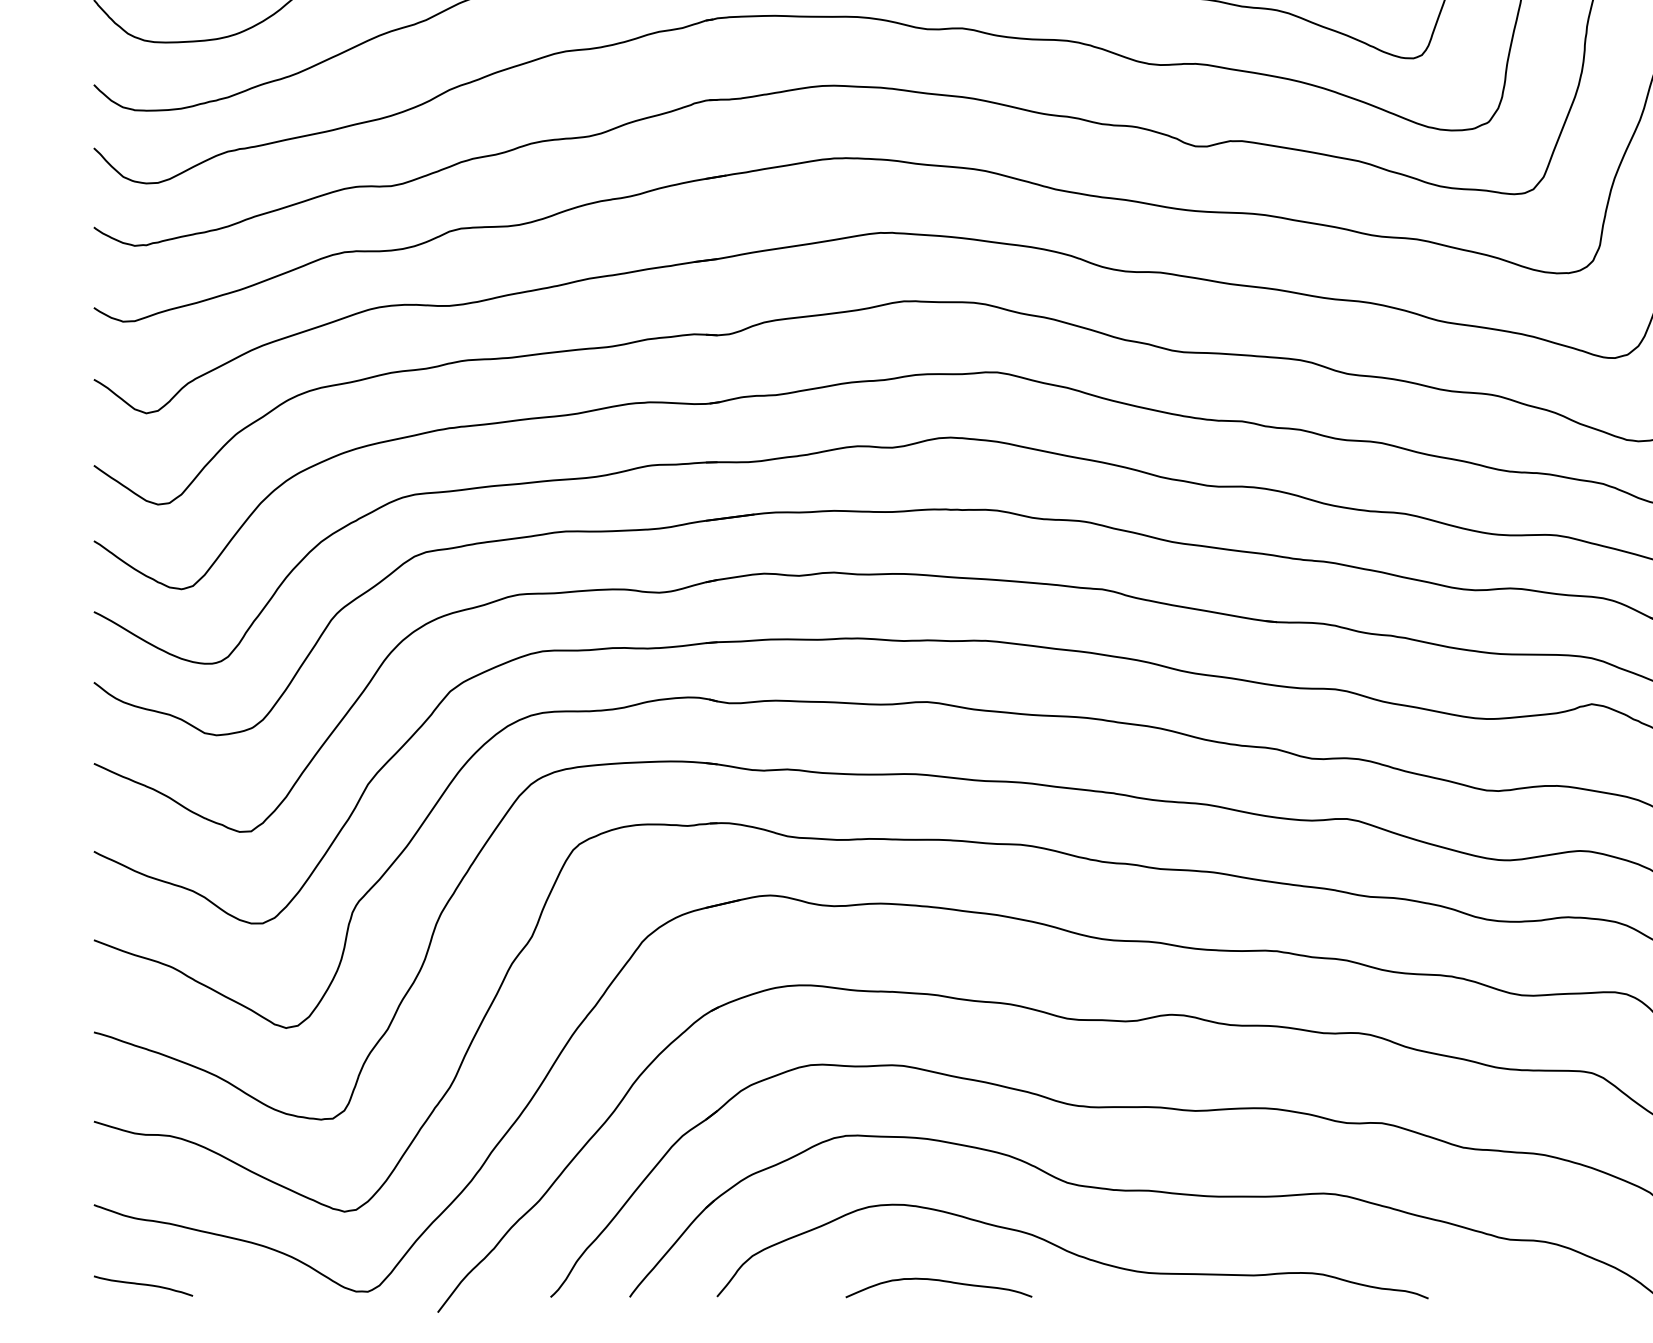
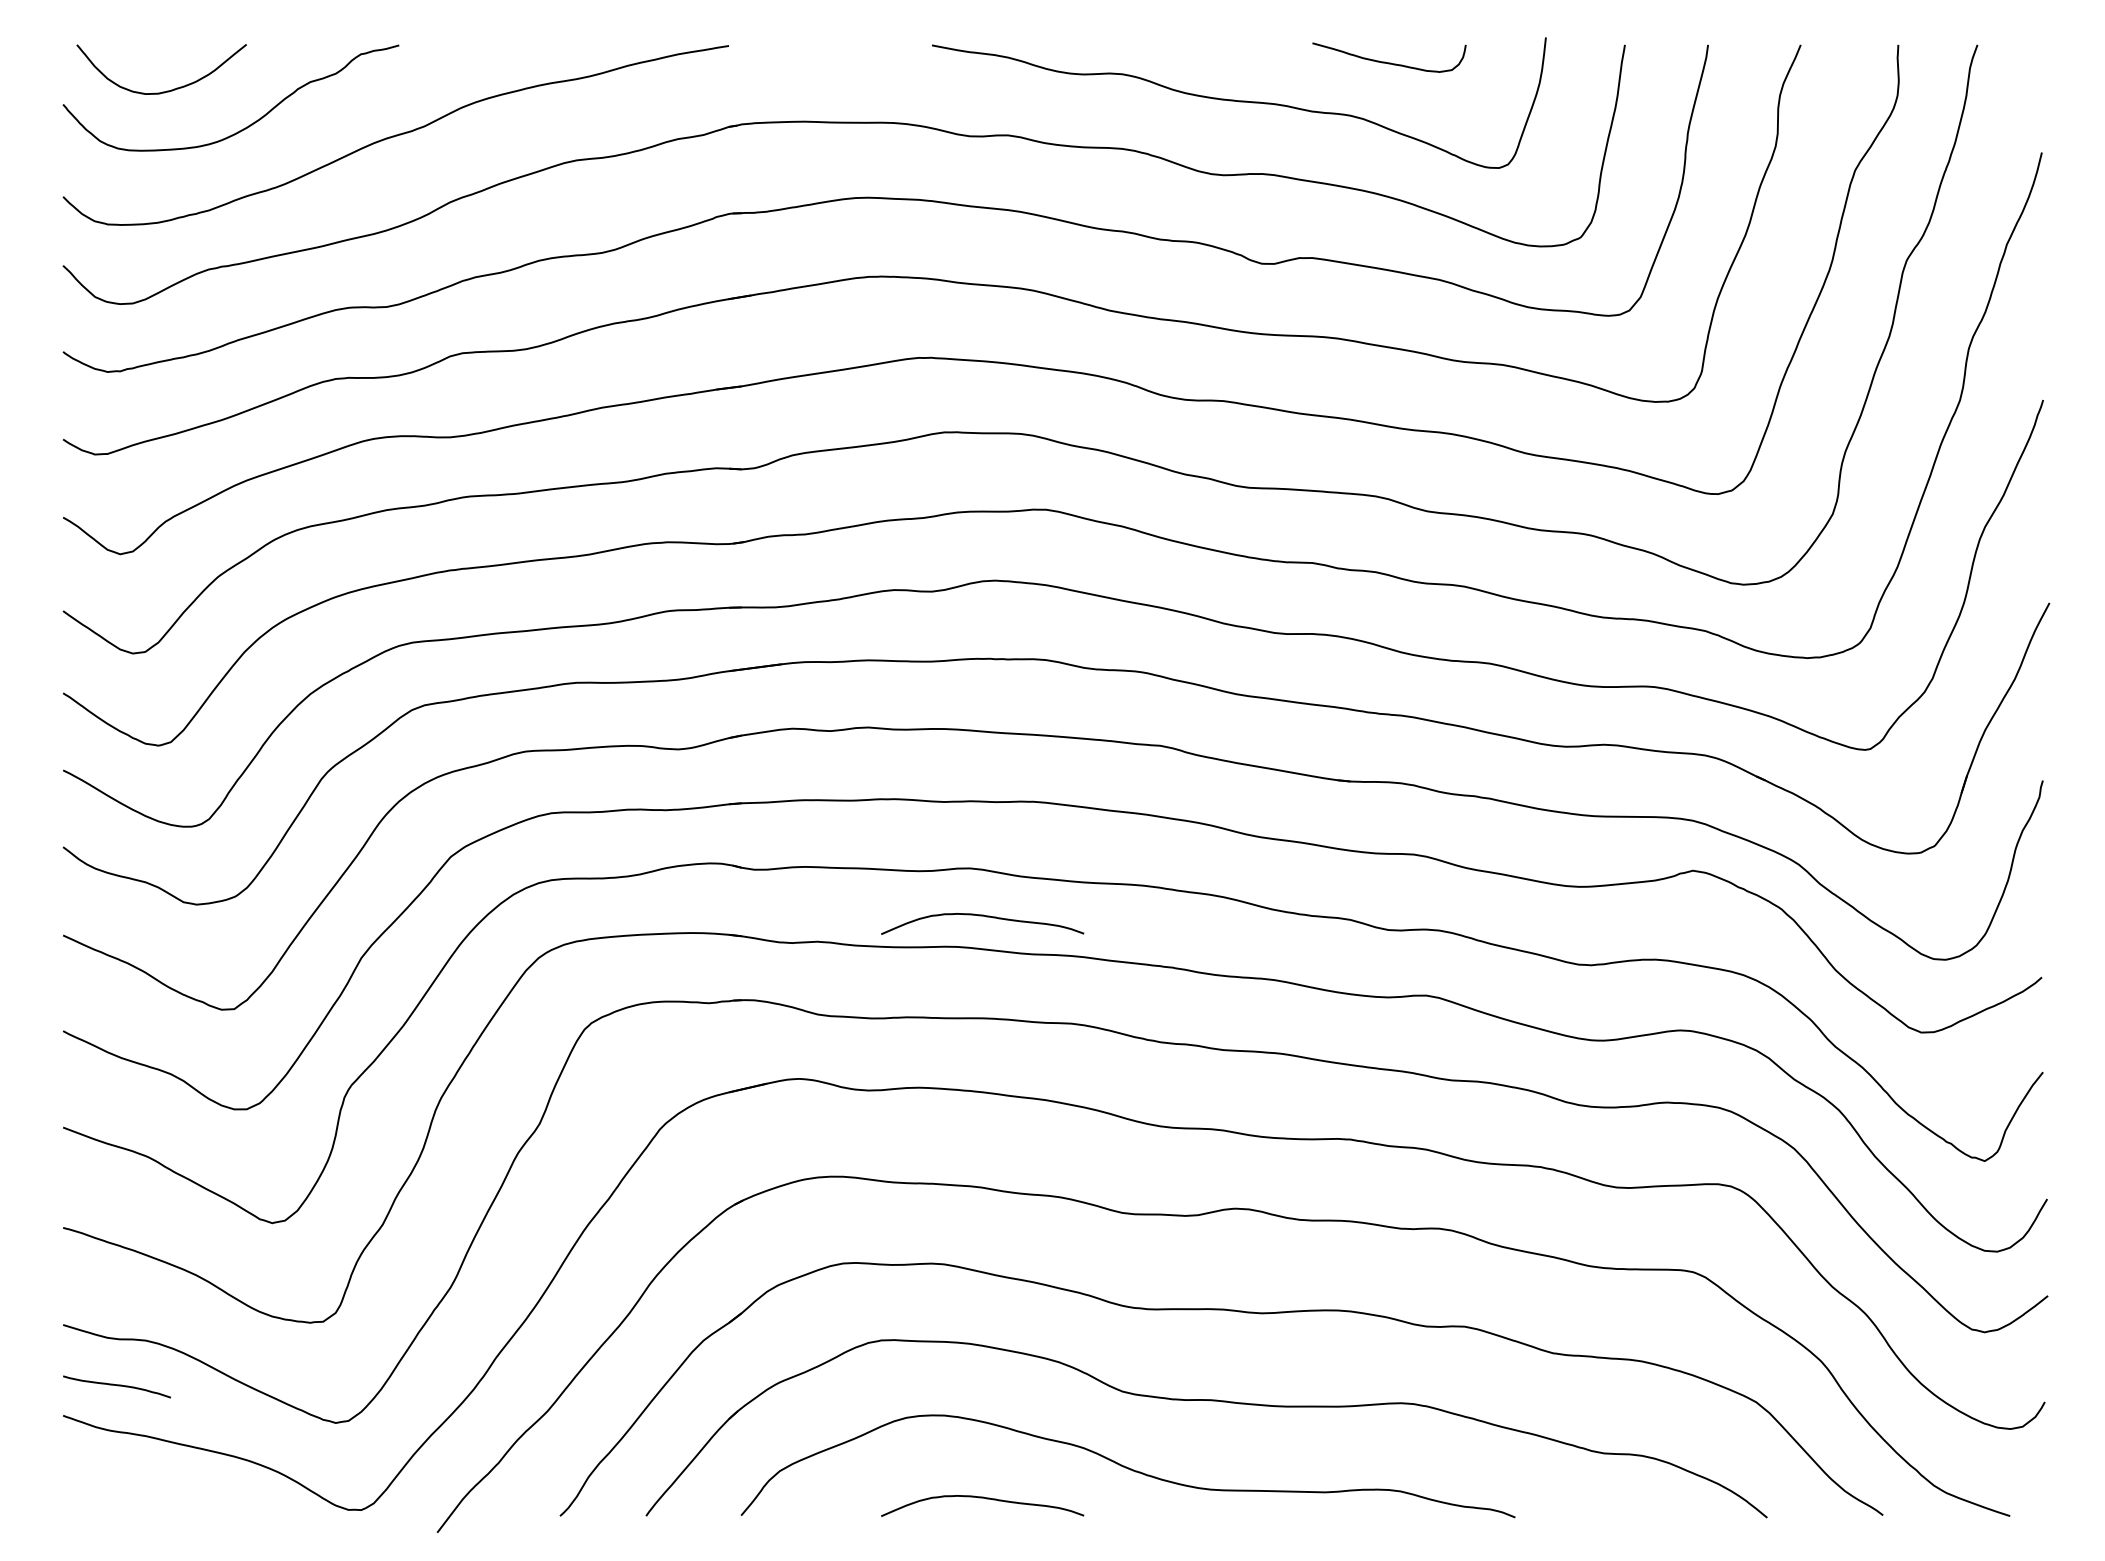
curve: (938, 746) -> (982, 916), added
curve: (142, 1284) -> (116, 1385), moved

